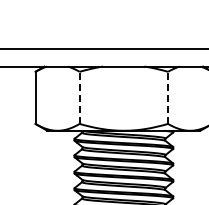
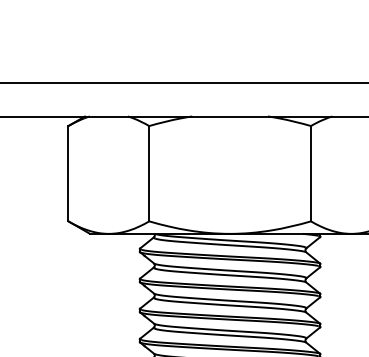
line: (79, 97) -> (148, 173), dashed -> solid
line: (168, 97) -> (311, 173), dashed -> solid

